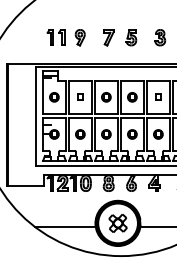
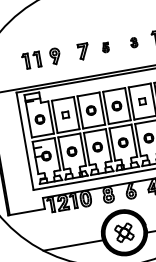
part: (131, 37) -> (105, 47), size x0.6
part: (160, 37) -> (134, 42), size x0.6

